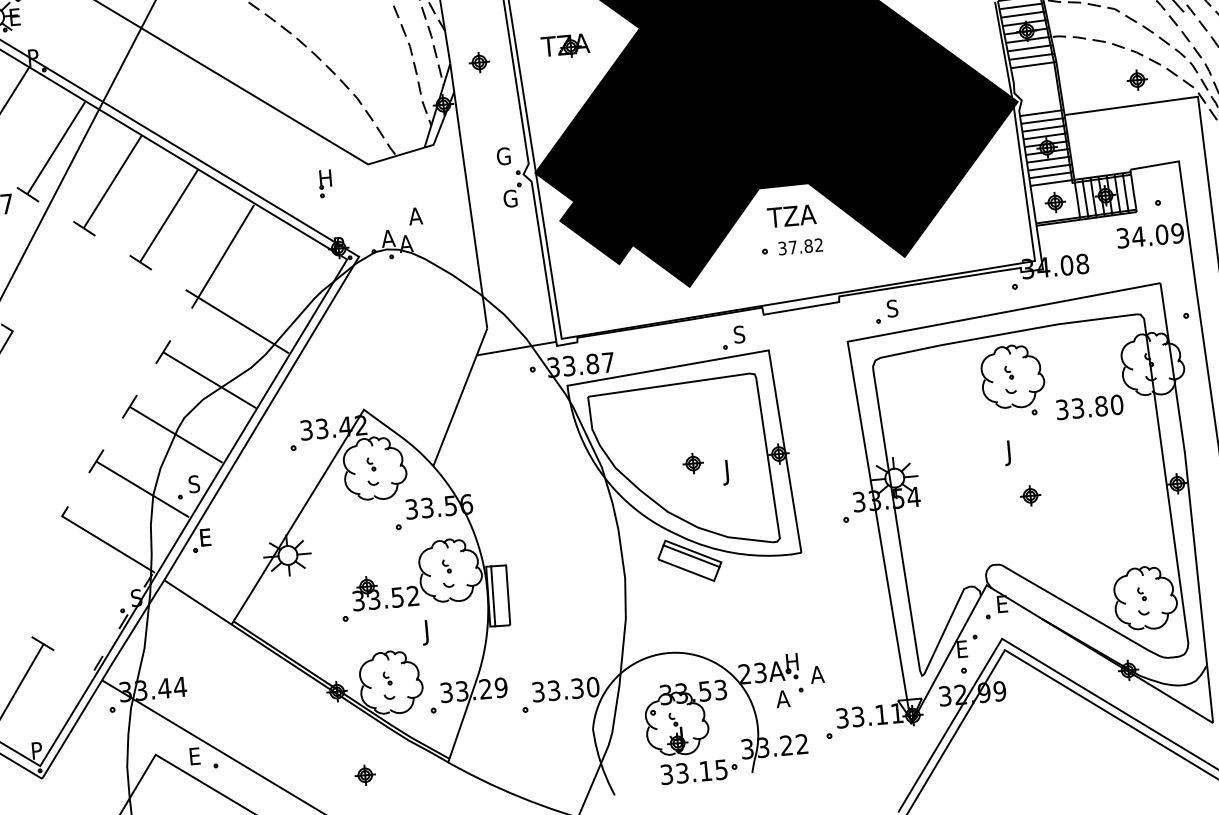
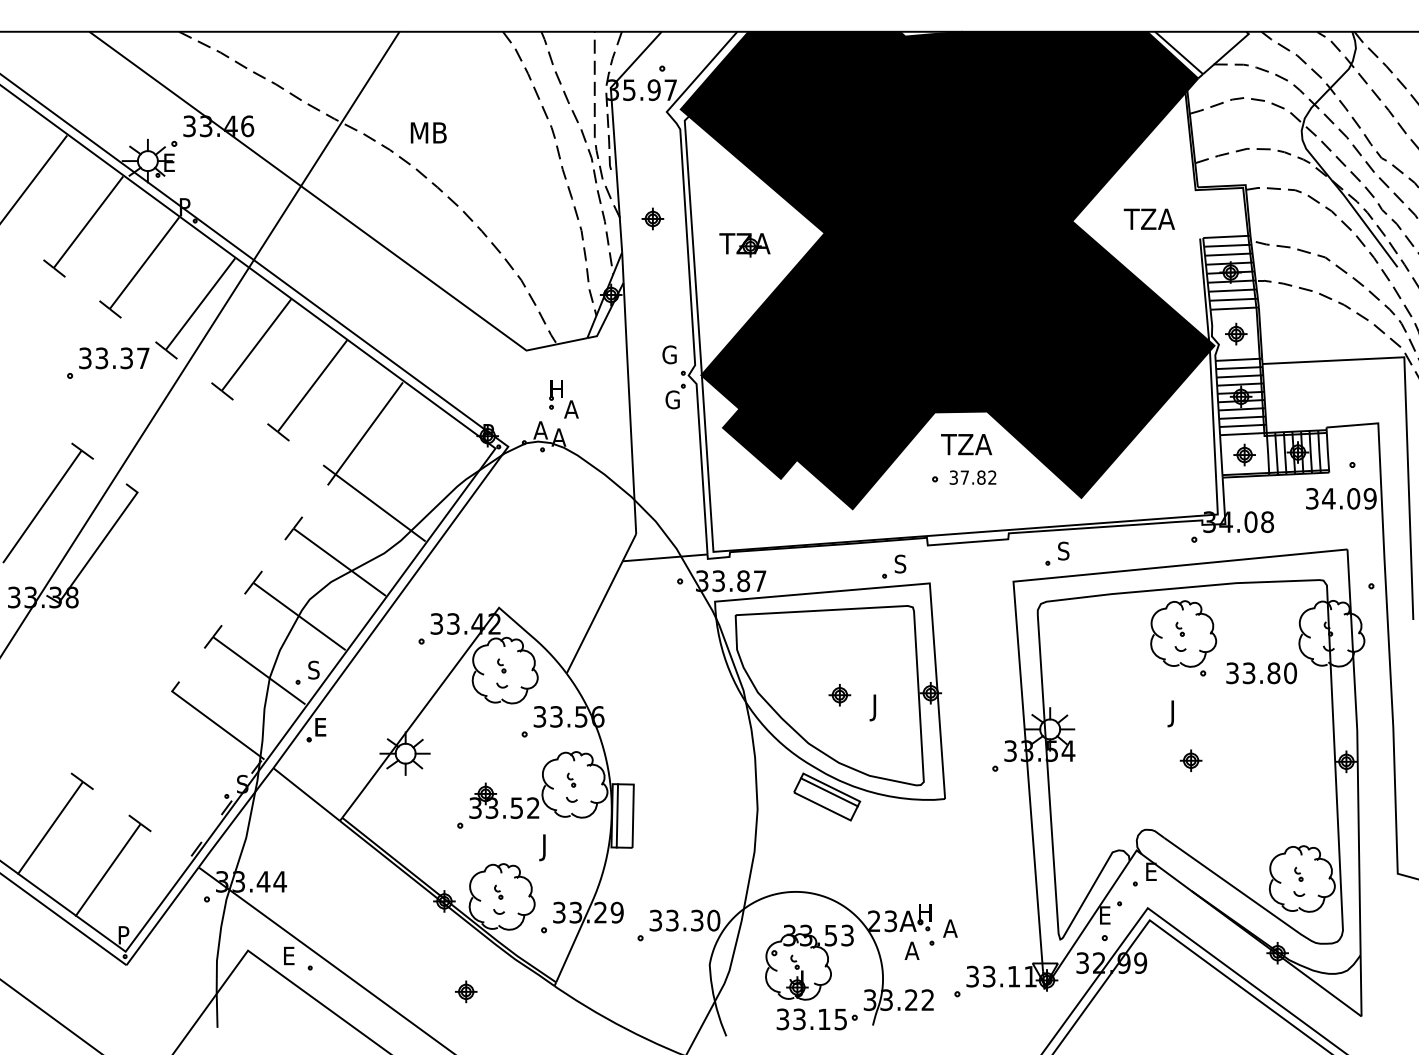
part: (479, 62) -> (652, 218), moved
part: (1137, 79) -> (1236, 333), moved
part: (325, 183) -> (555, 394), moved

